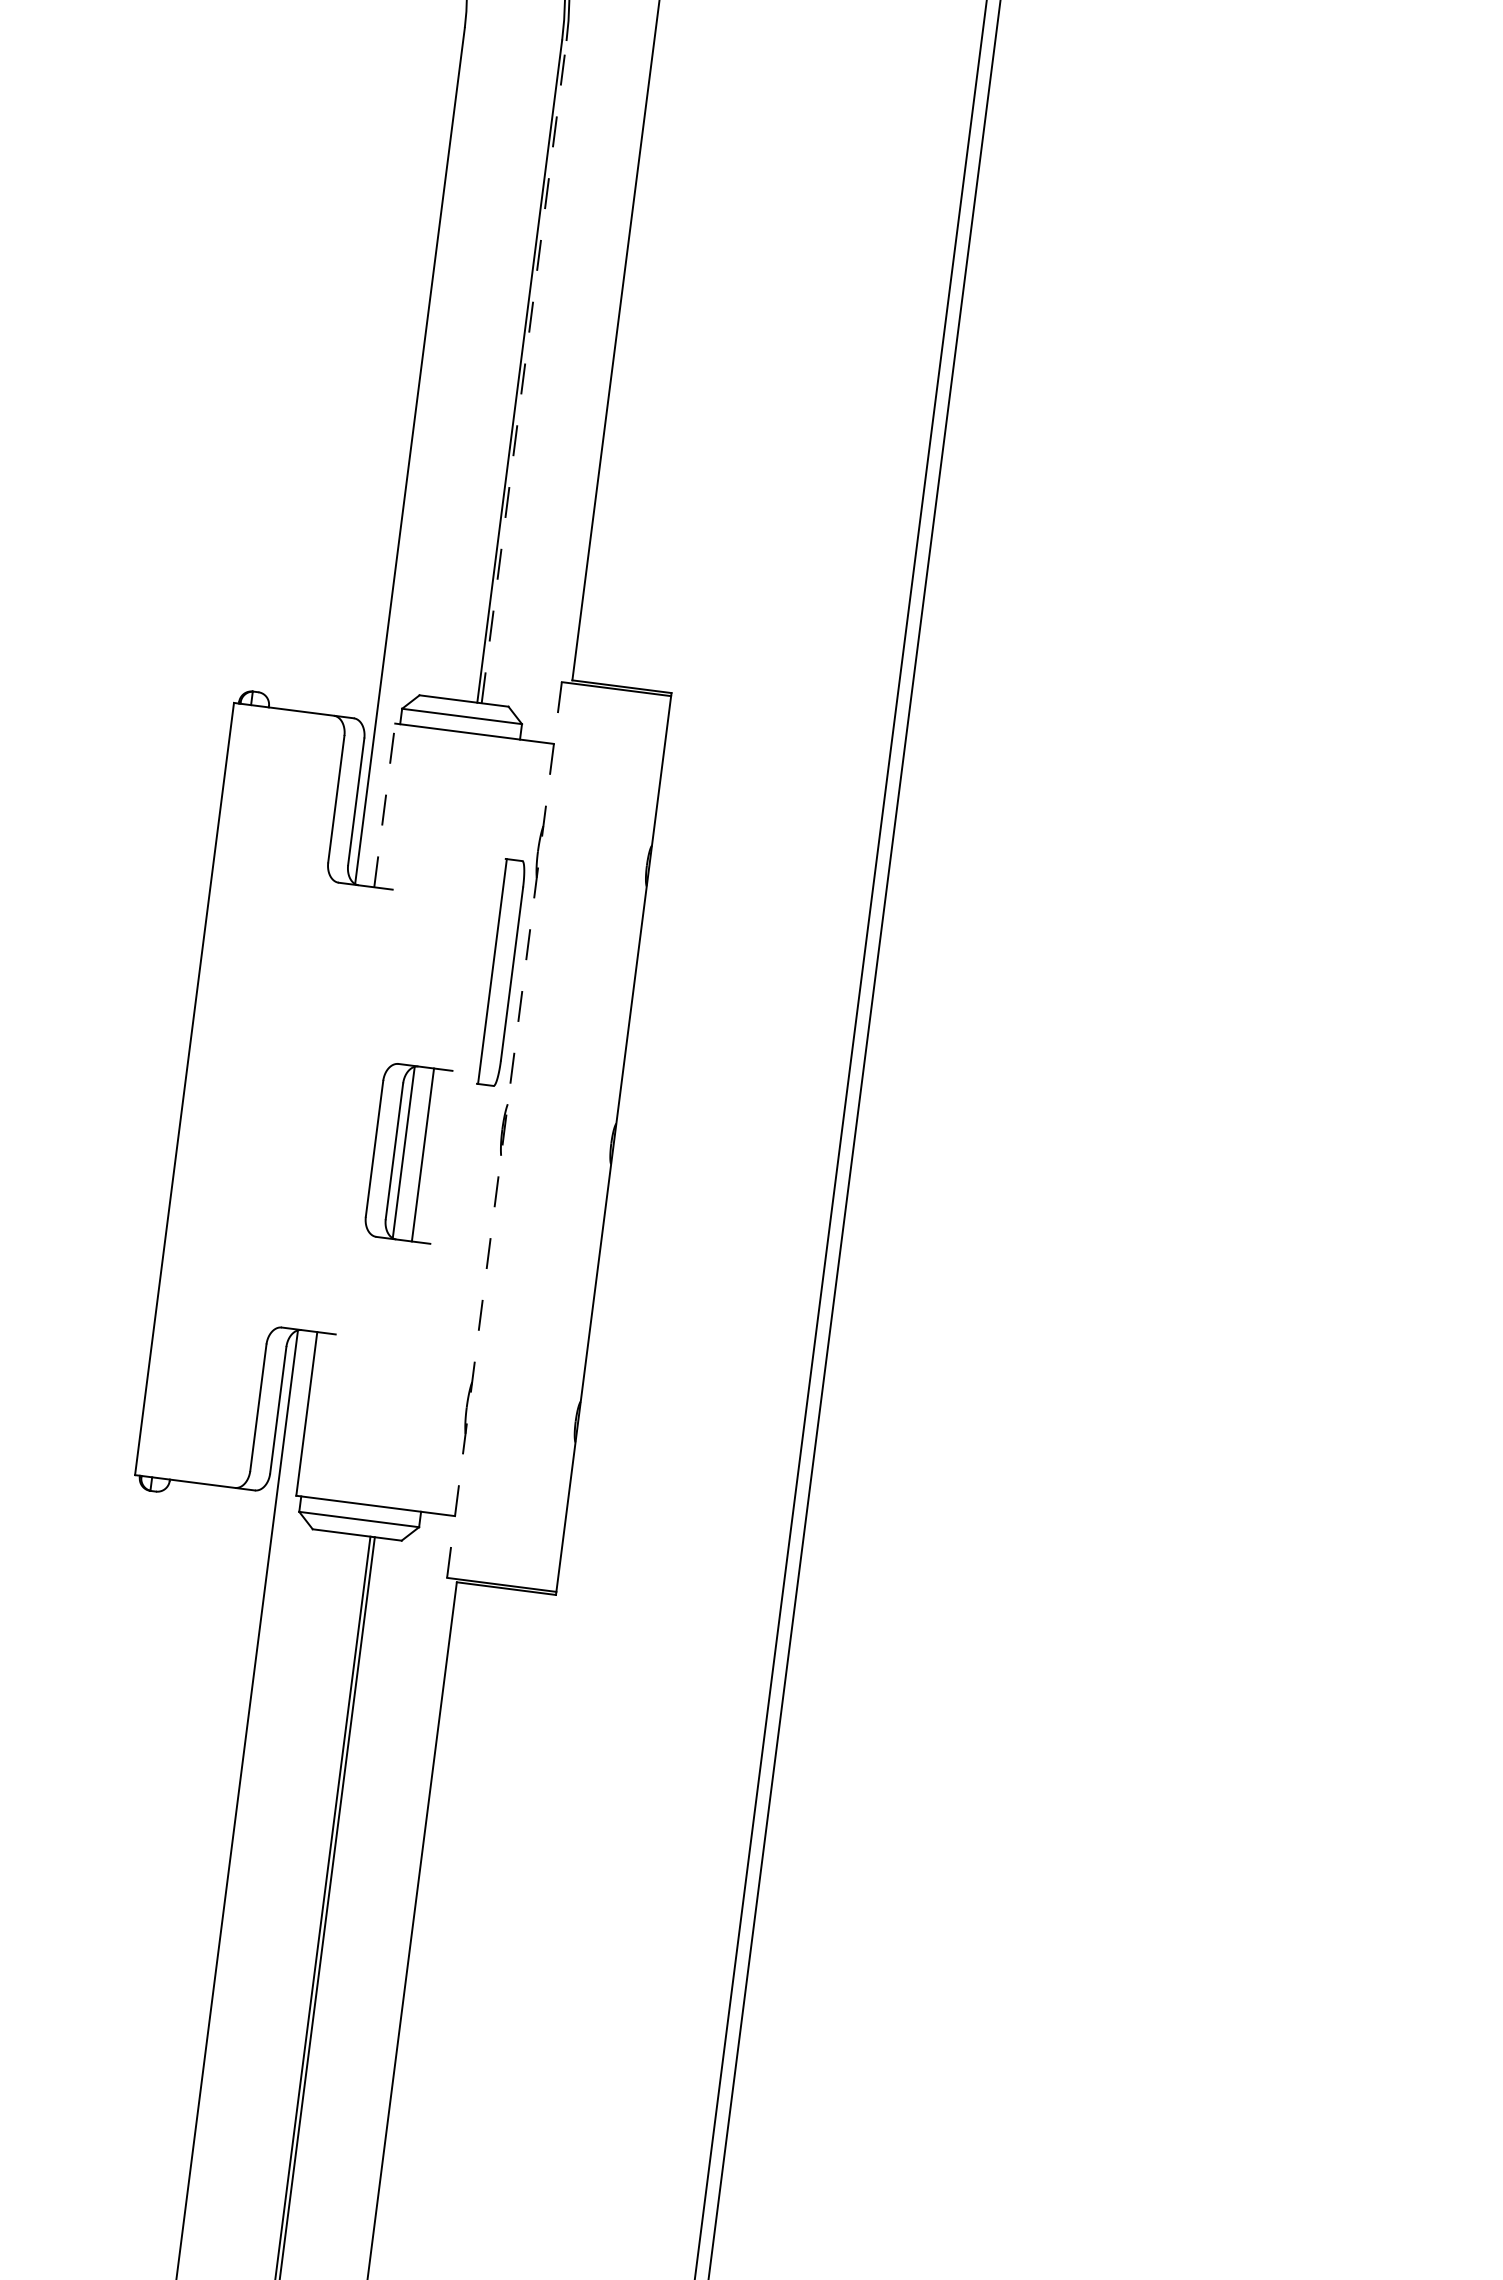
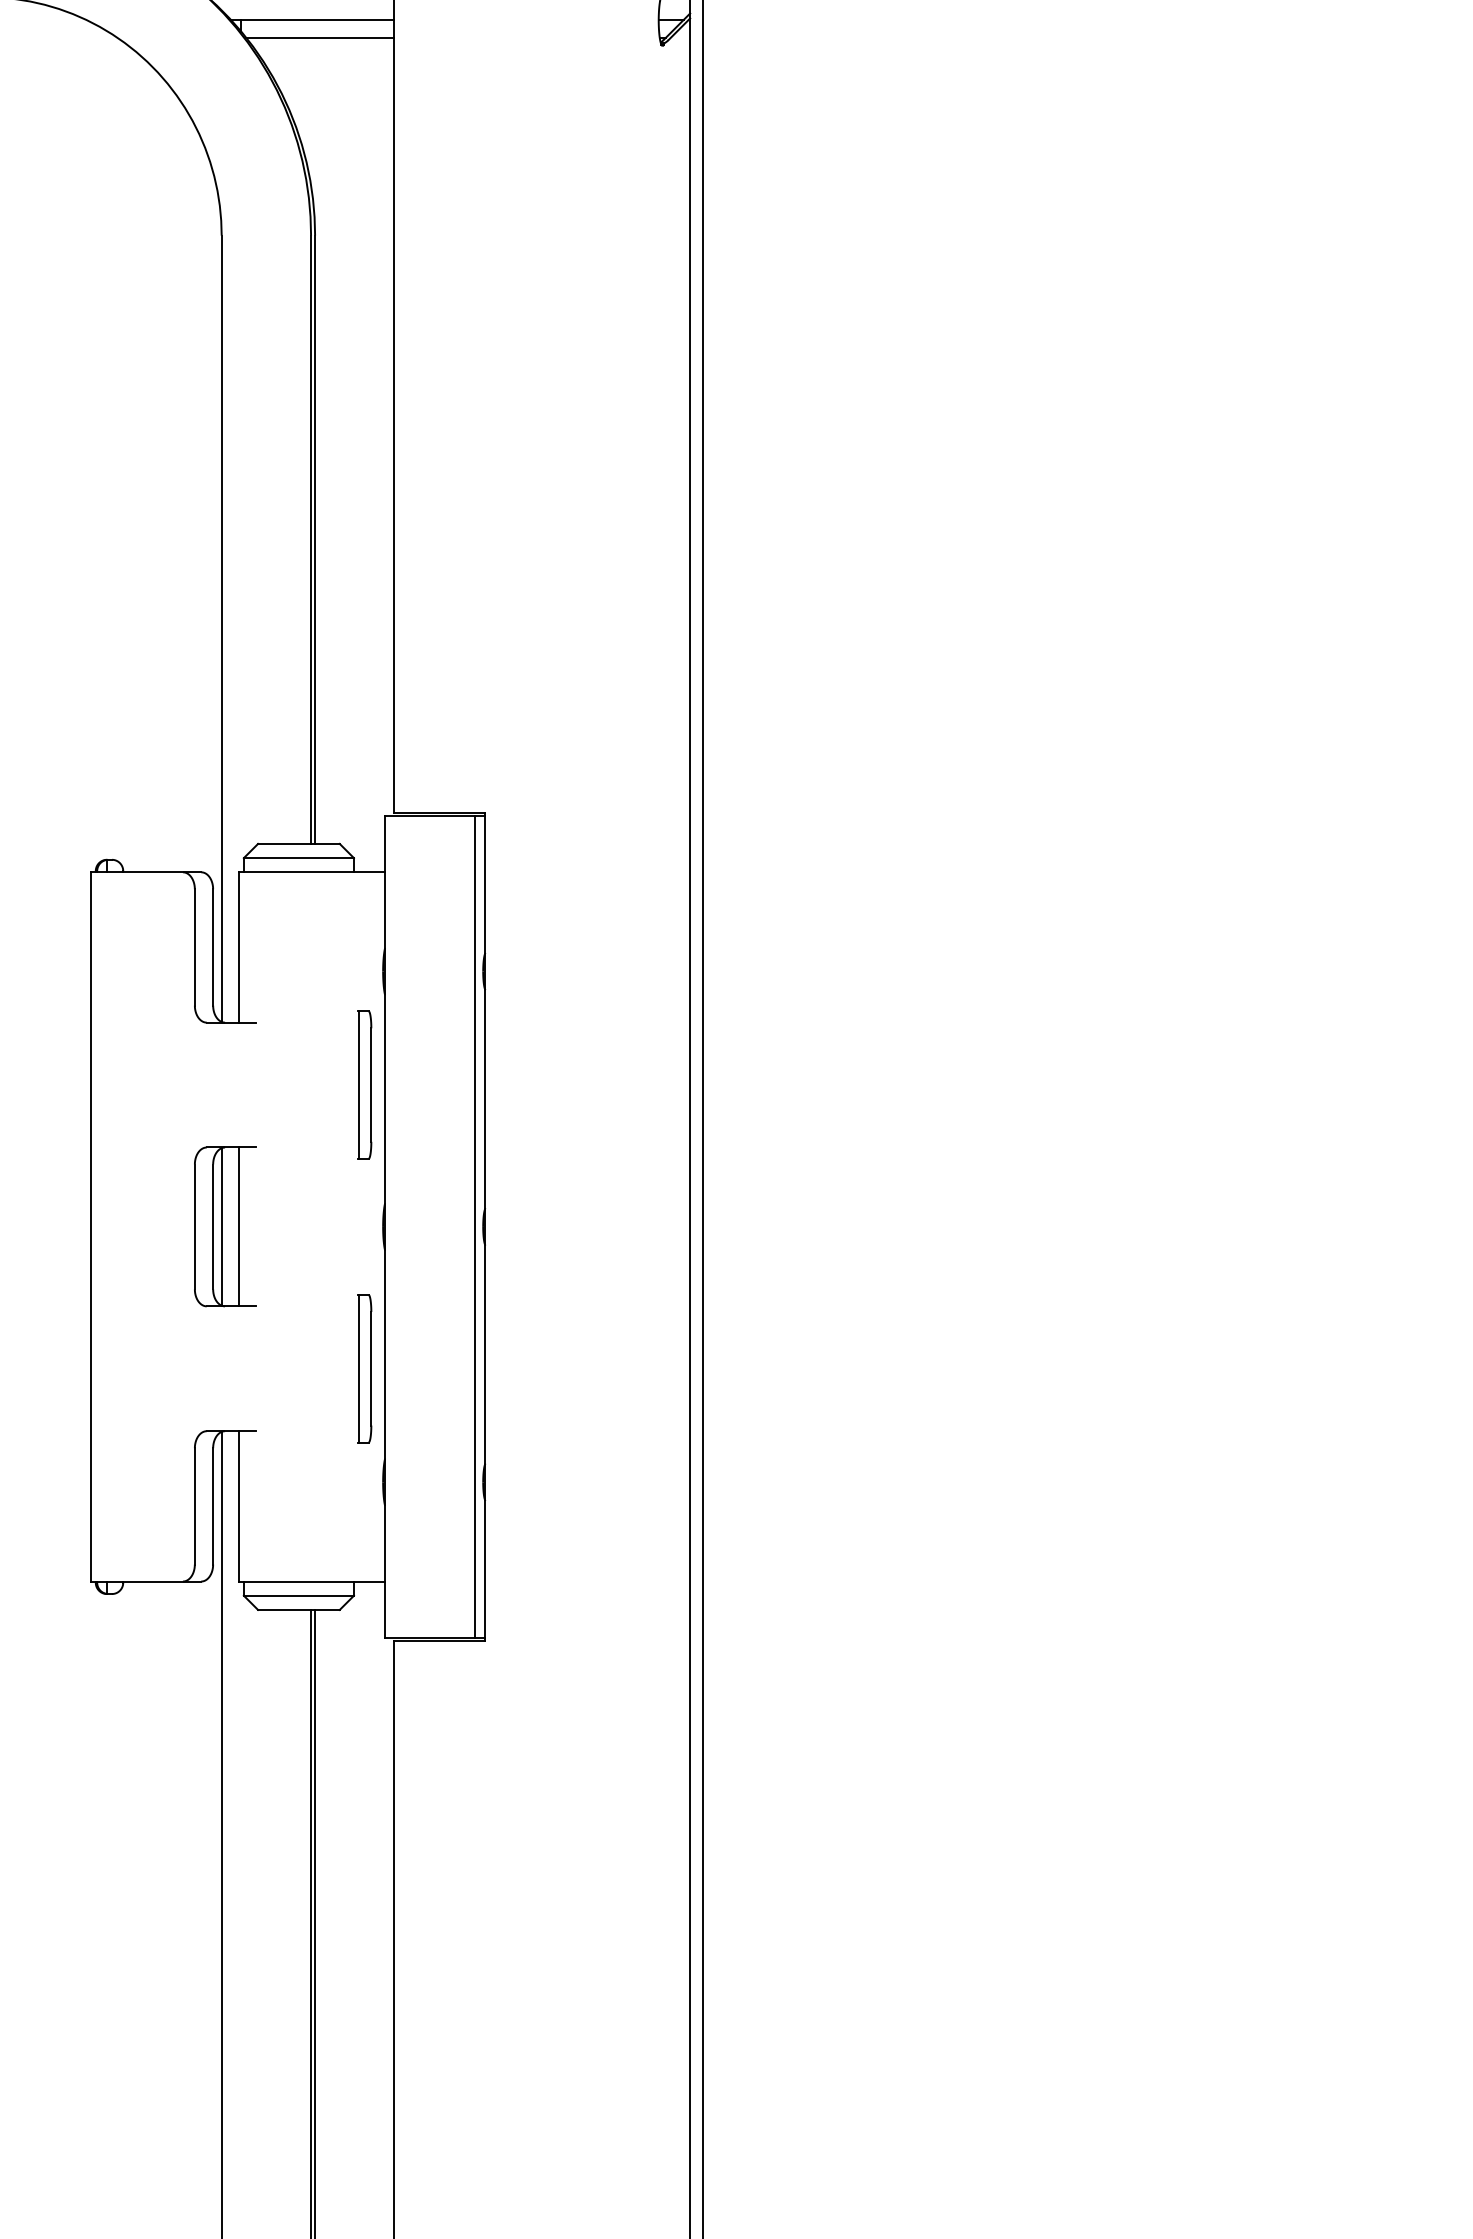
line: (524, 371) -> (315, 539), dashed -> solid
line: (385, 804) -> (239, 946), dashed -> solid
part: (501, 972) -> (364, 1084), size x0.71
line: (504, 1130) -> (385, 1227), dashed -> solid
line: (601, 1142) -> (474, 1226), added
part: (407, 1152) -> (225, 1226), moved
part: (462, 1281) -> (364, 1368), added

